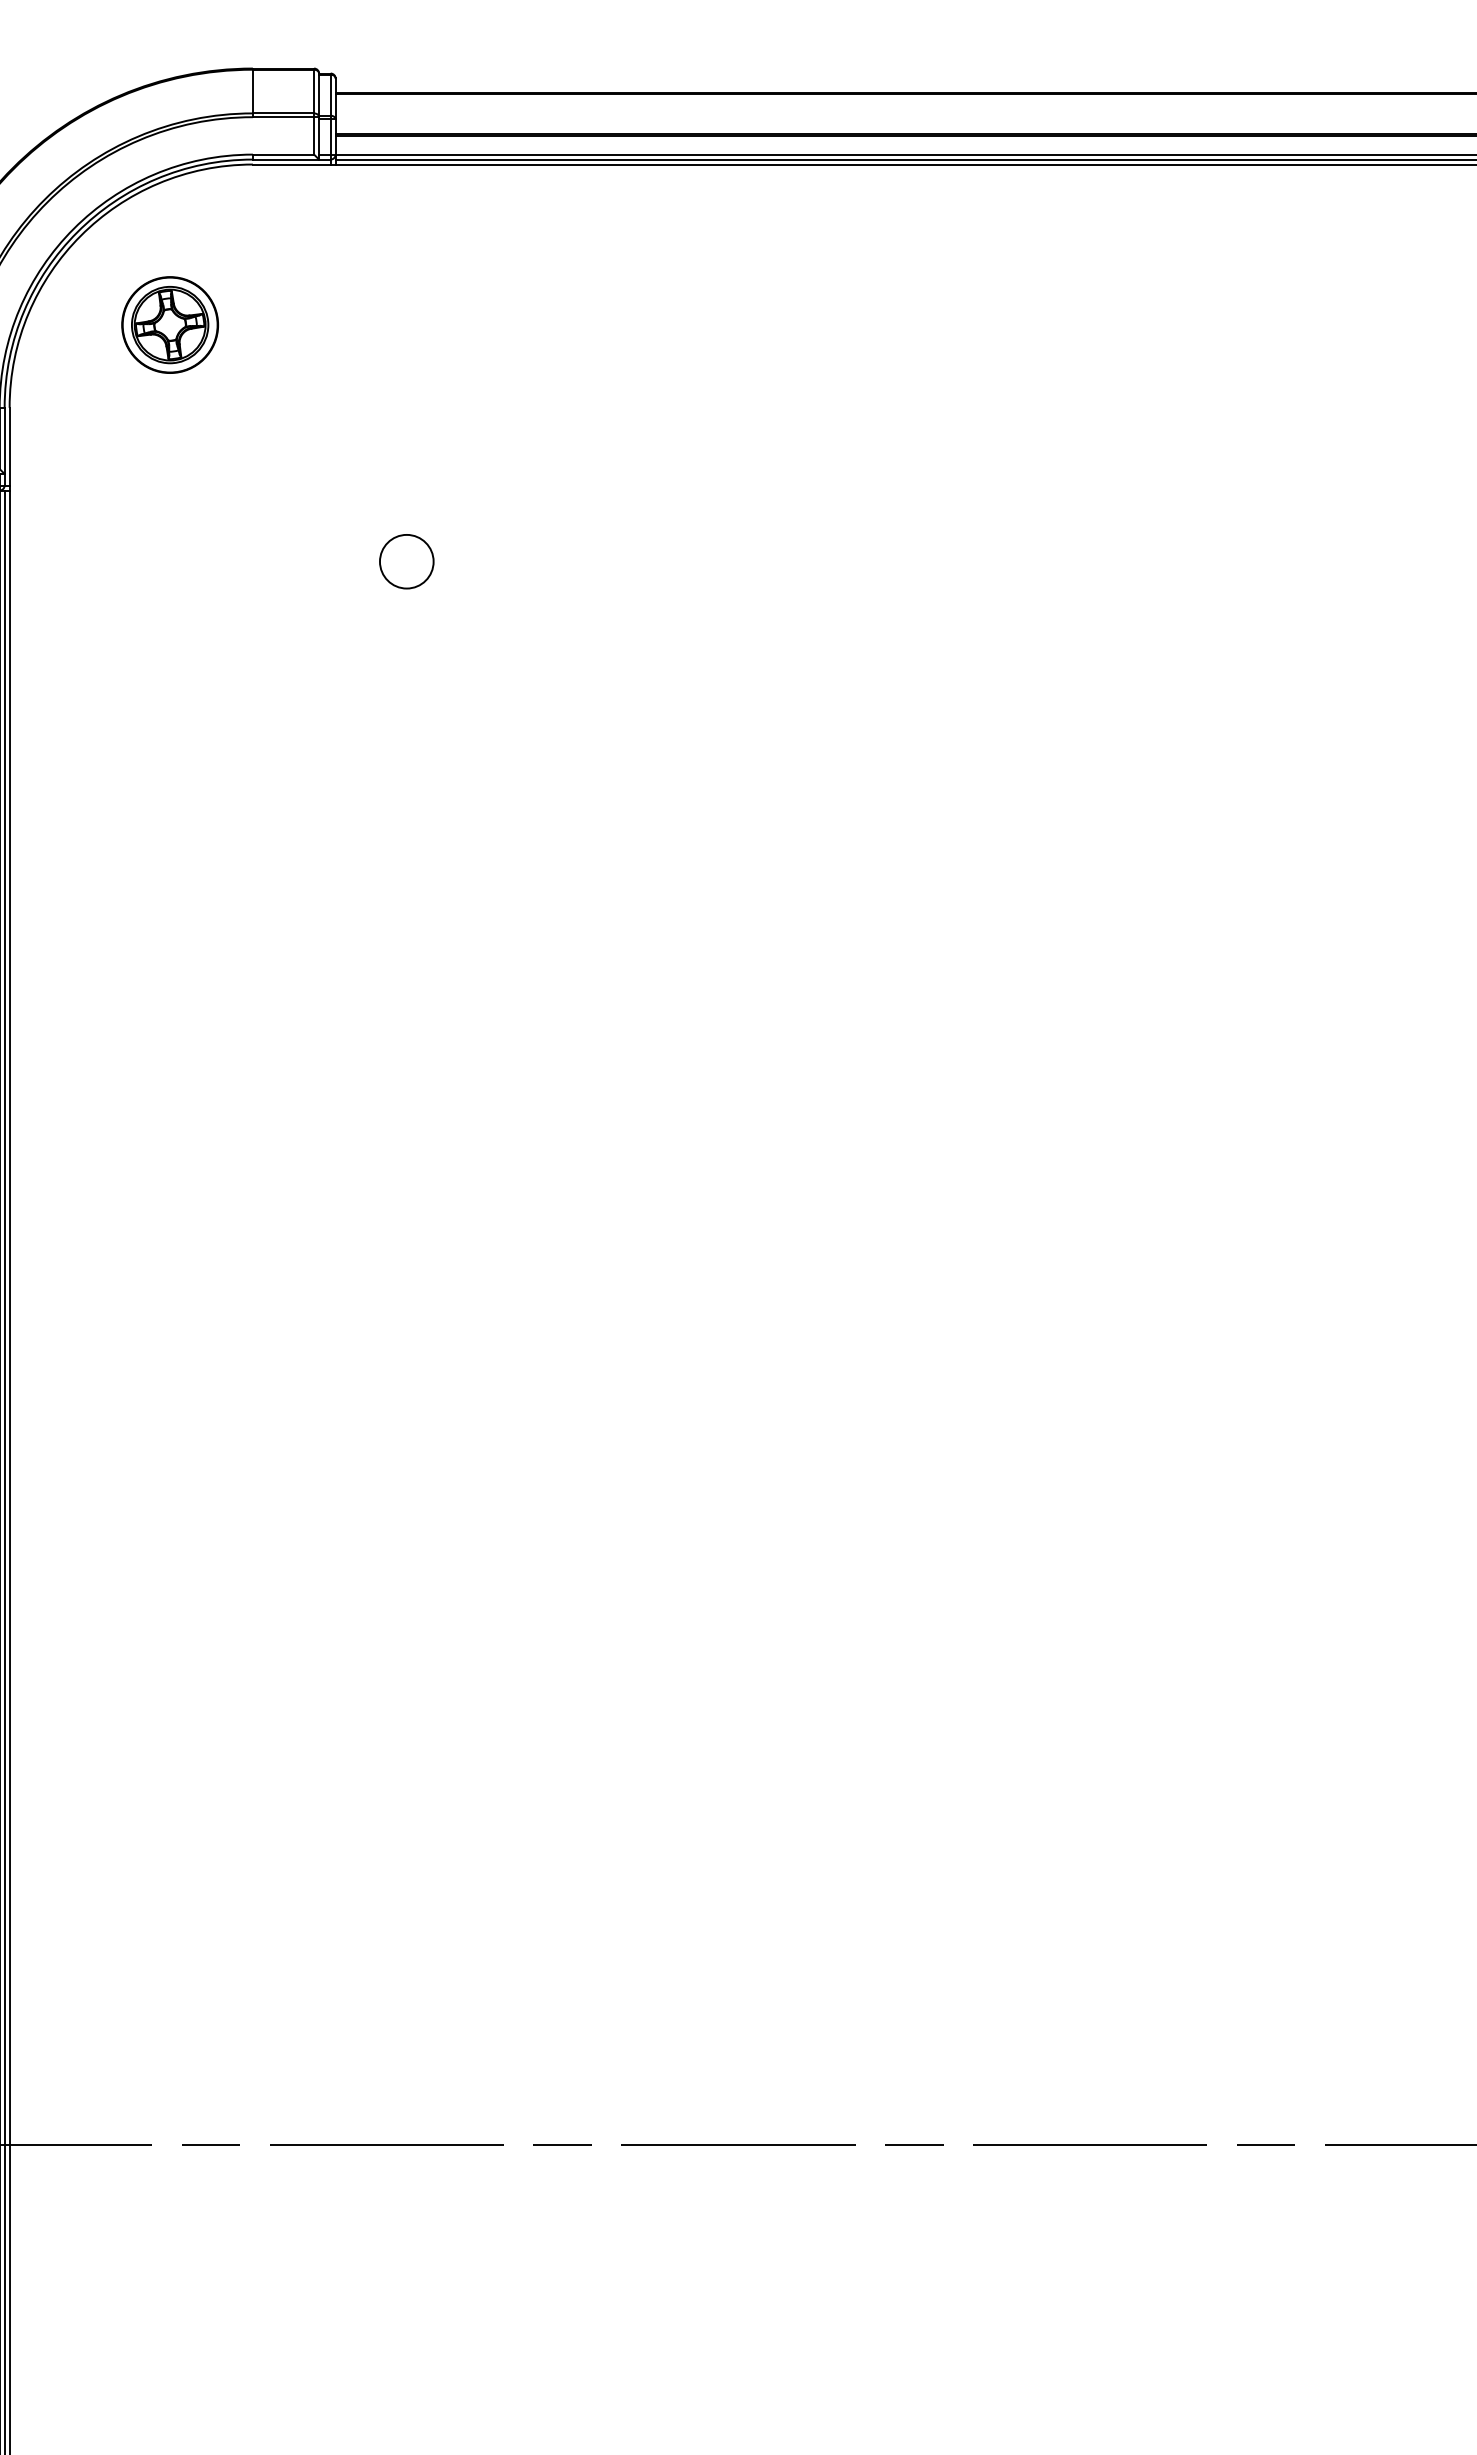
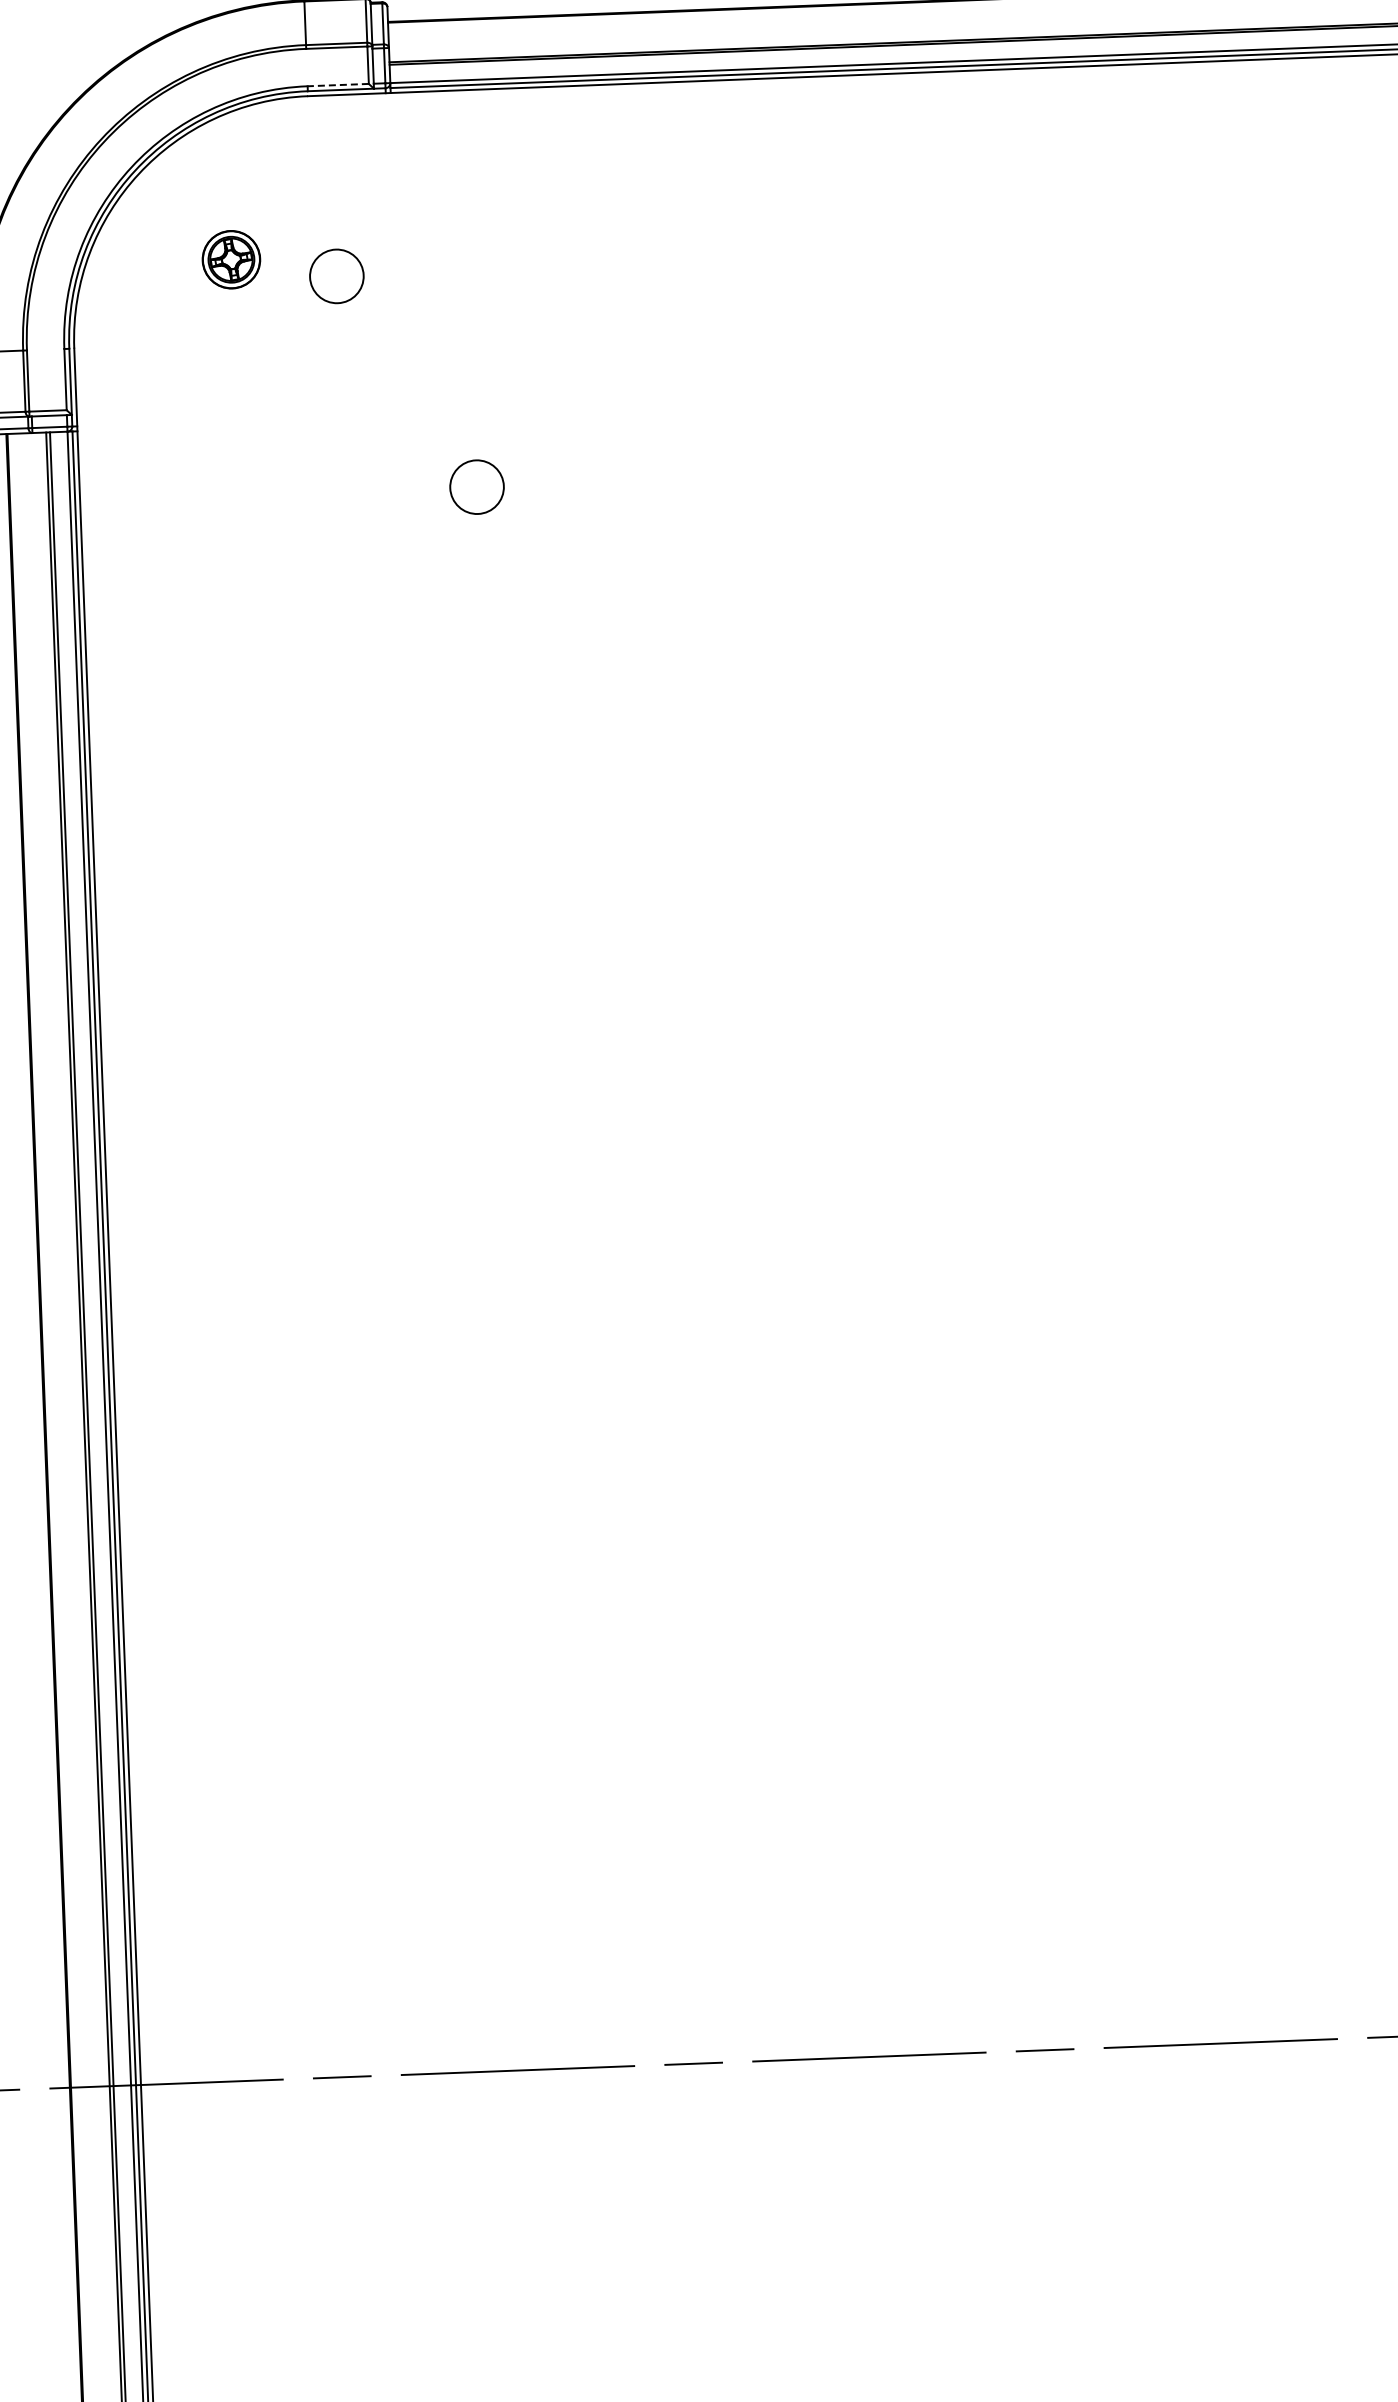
line: (283, 154) -> (338, 84), solid -> dashed
part: (169, 324) -> (230, 259), size x0.6
circle: (274, 345) -> (336, 276), added

